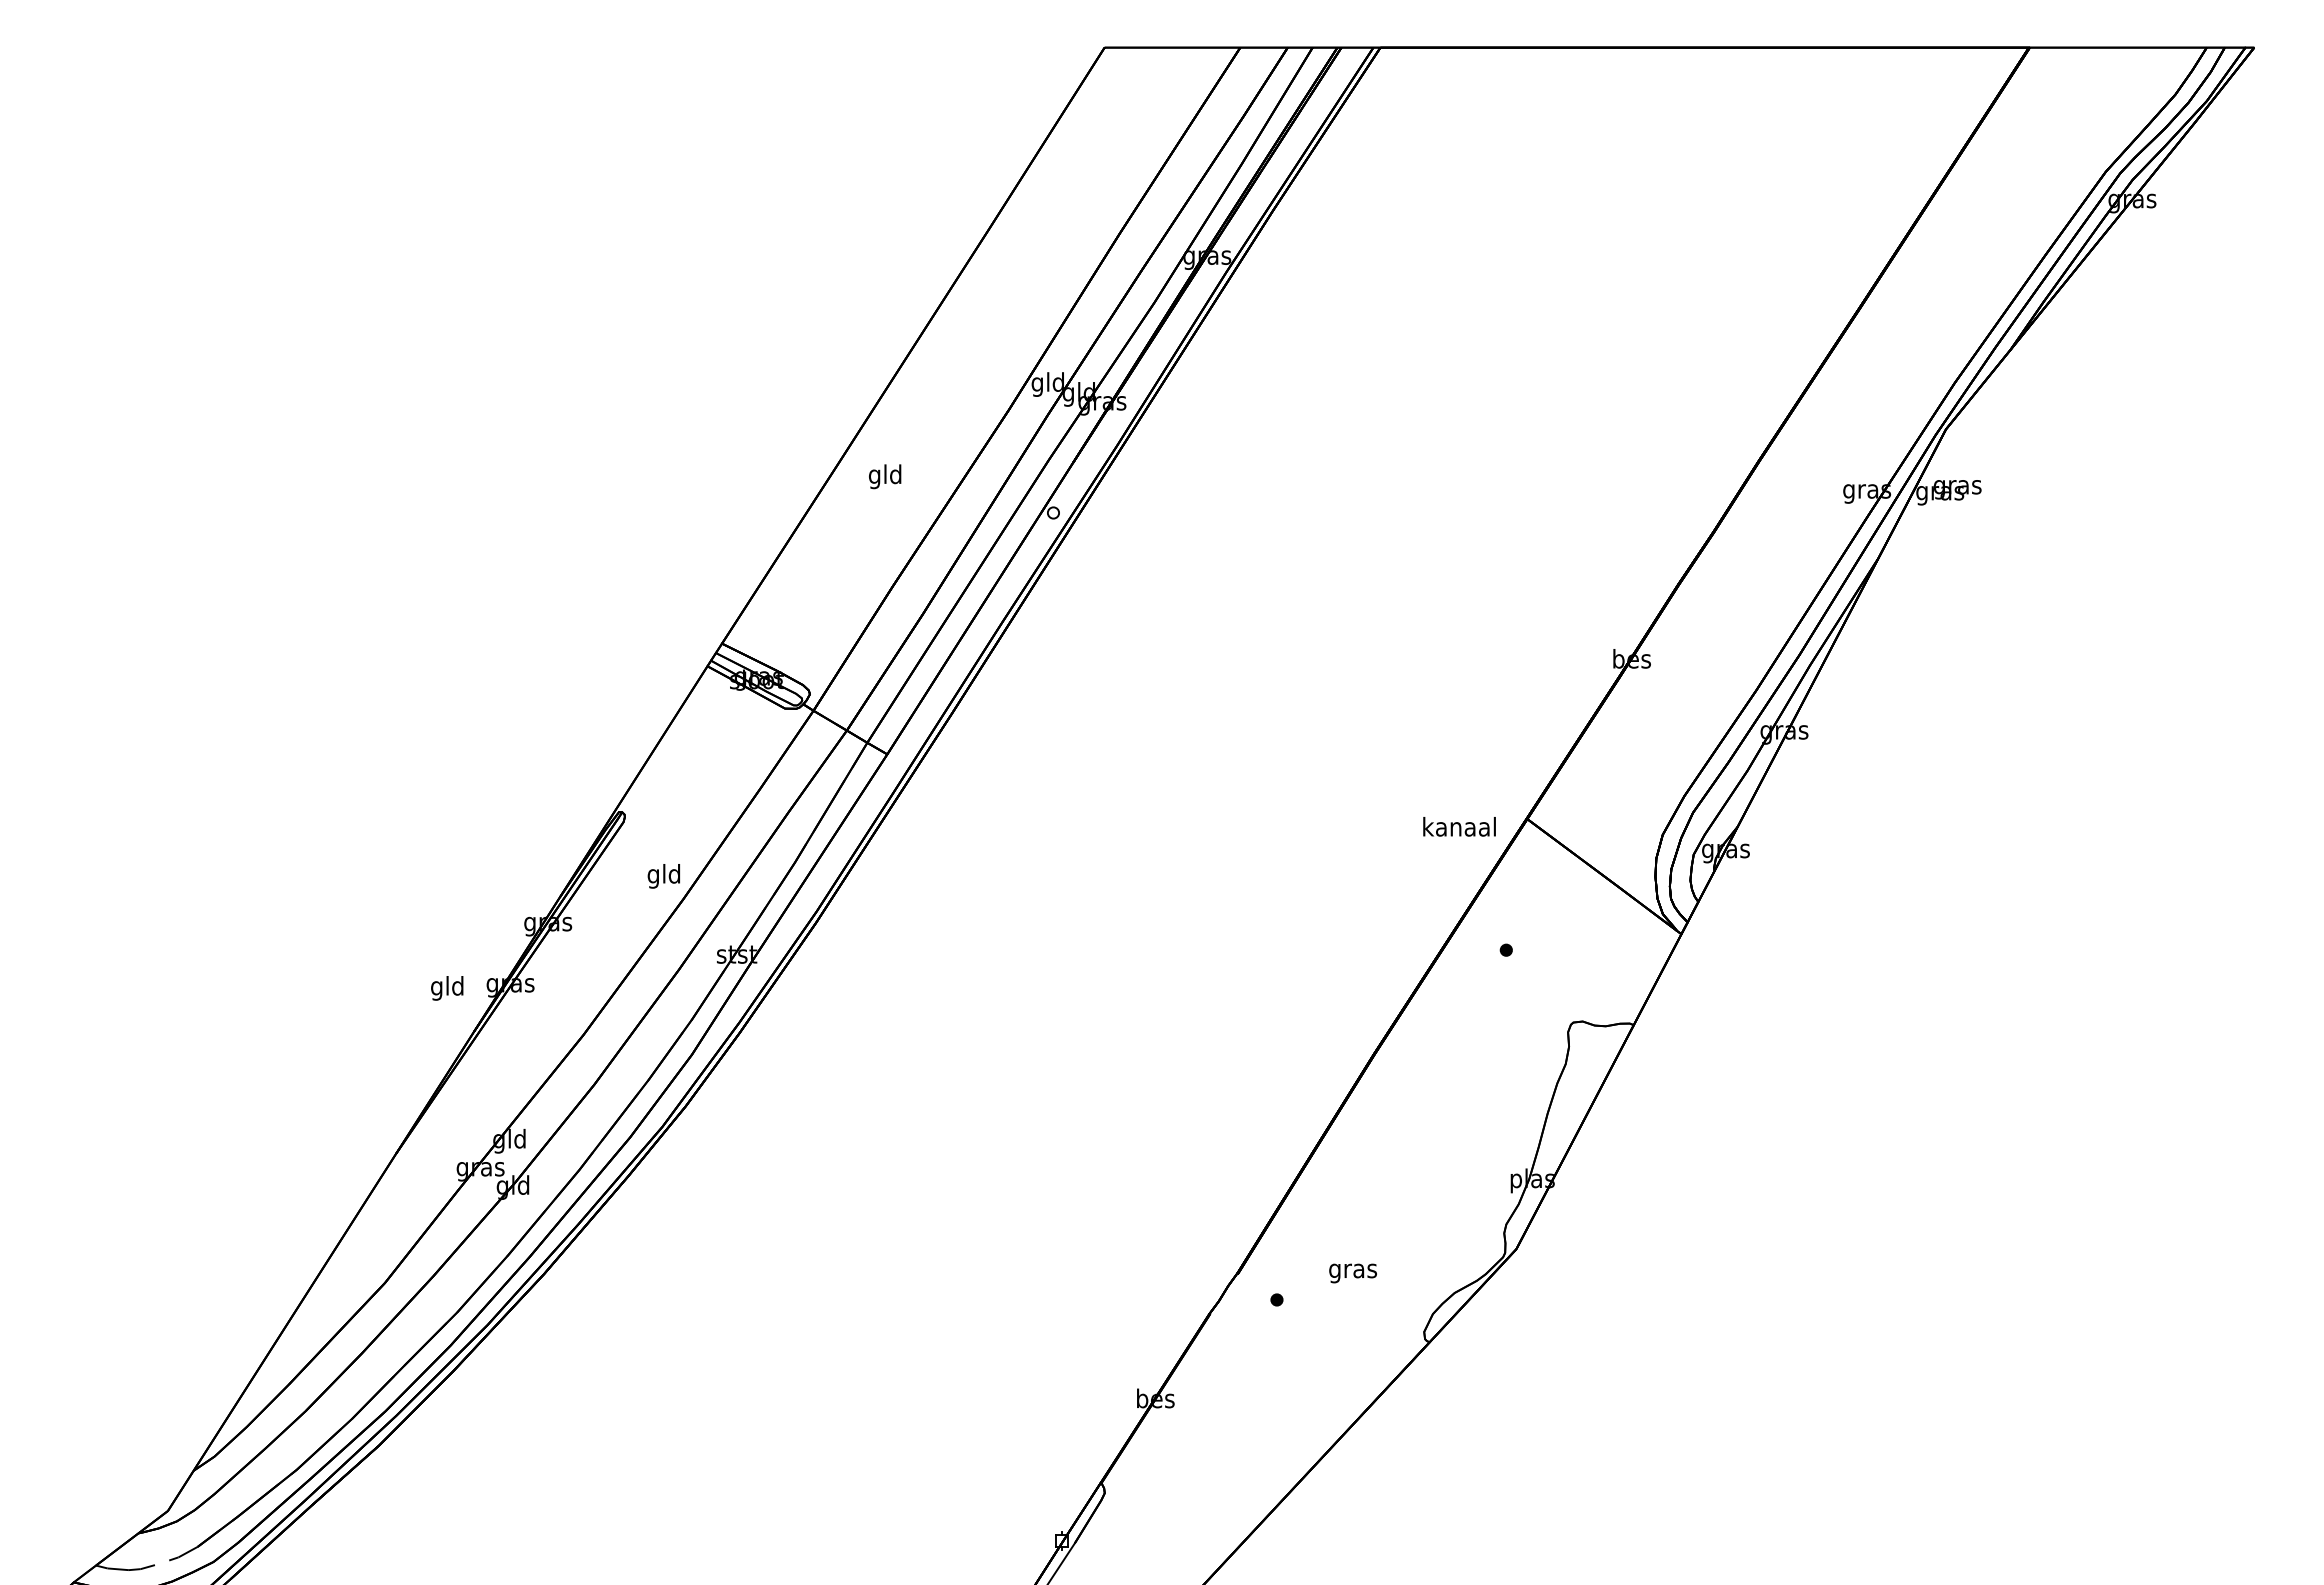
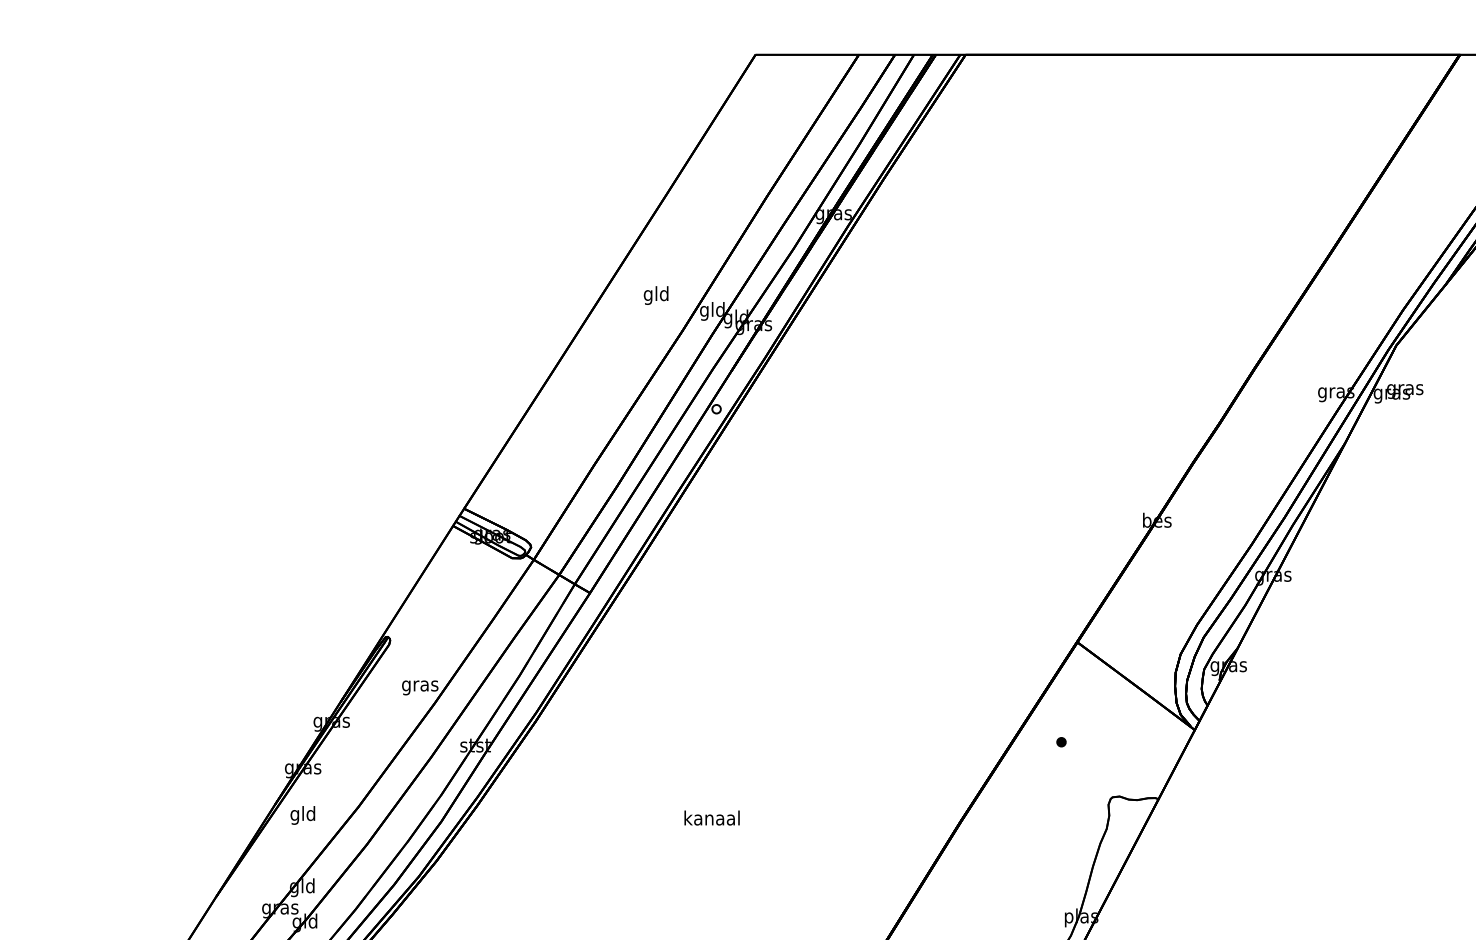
text: (885, 476) -> (656, 295), moved
text: (1459, 826) -> (712, 817), moved
text: (664, 876) -> (420, 686), gld -> gras
text: (447, 988) -> (303, 815), moved

